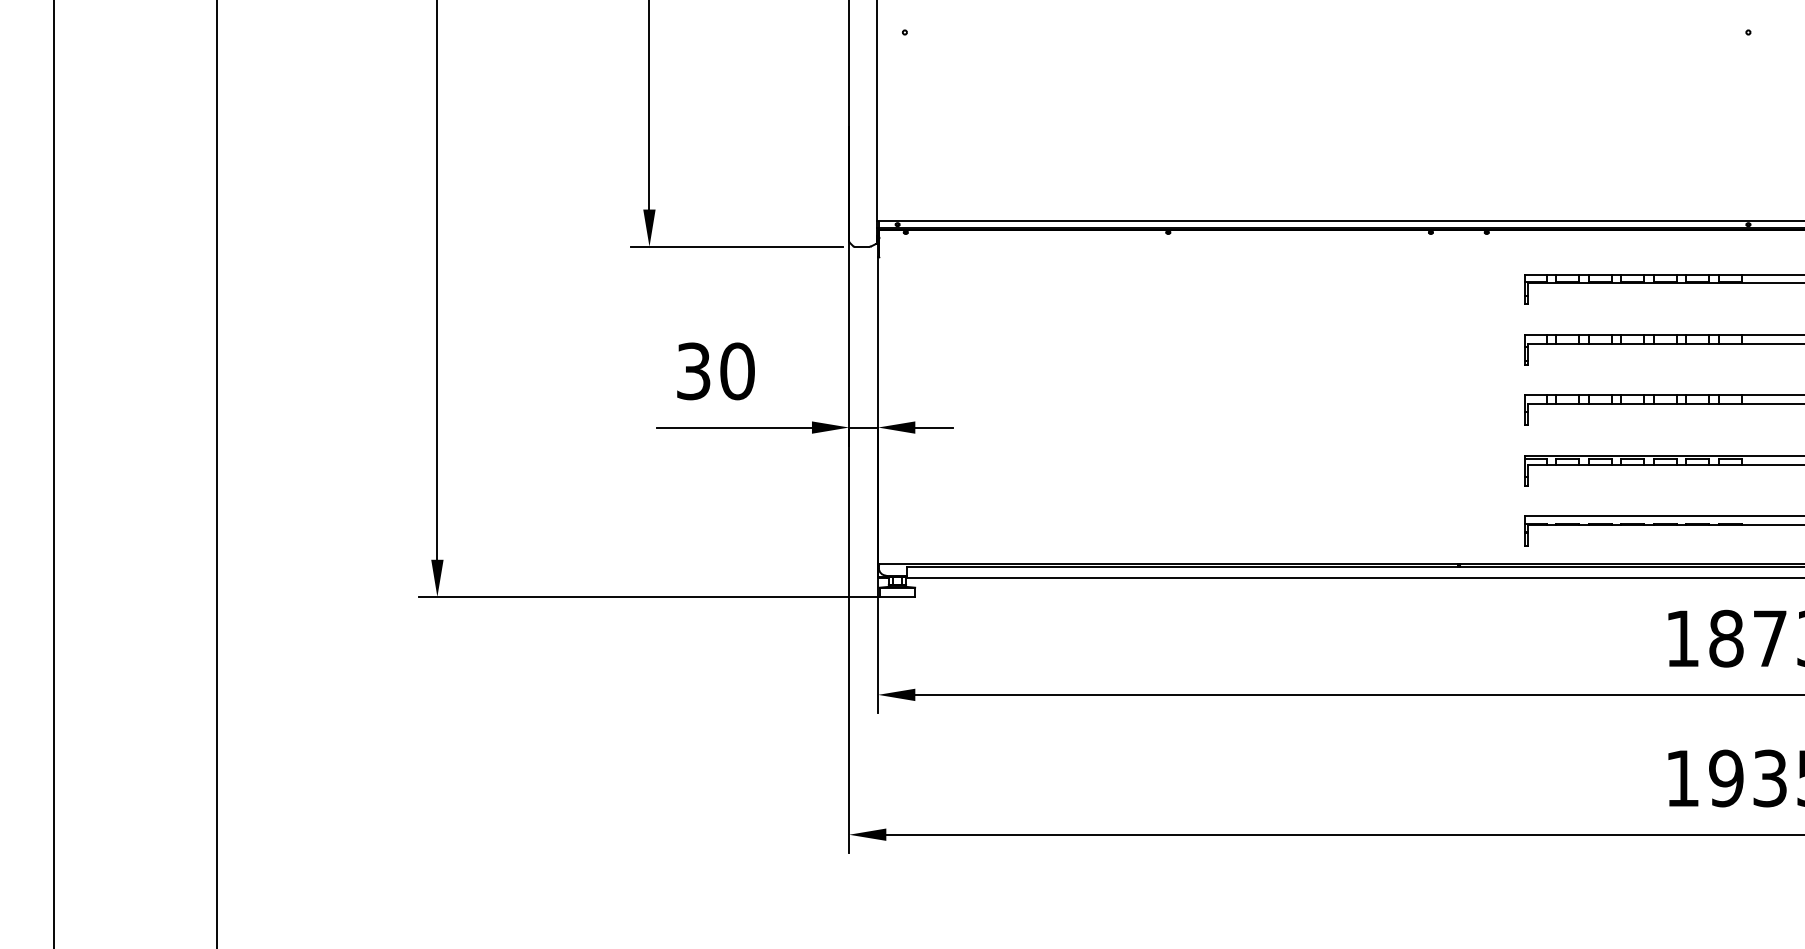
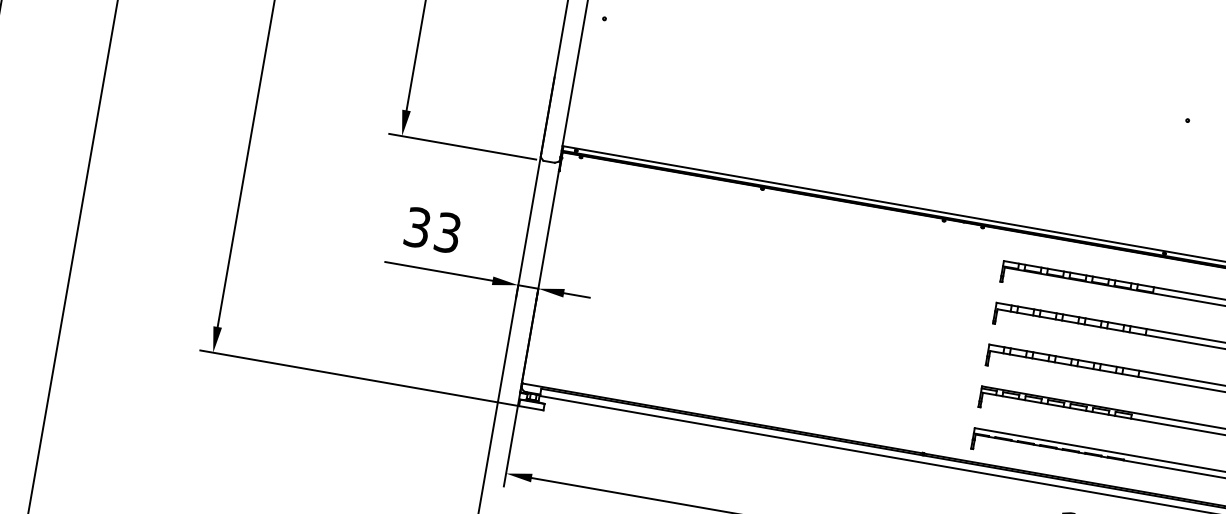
text: (737, 371) -> (447, 233), 30 -> 33

